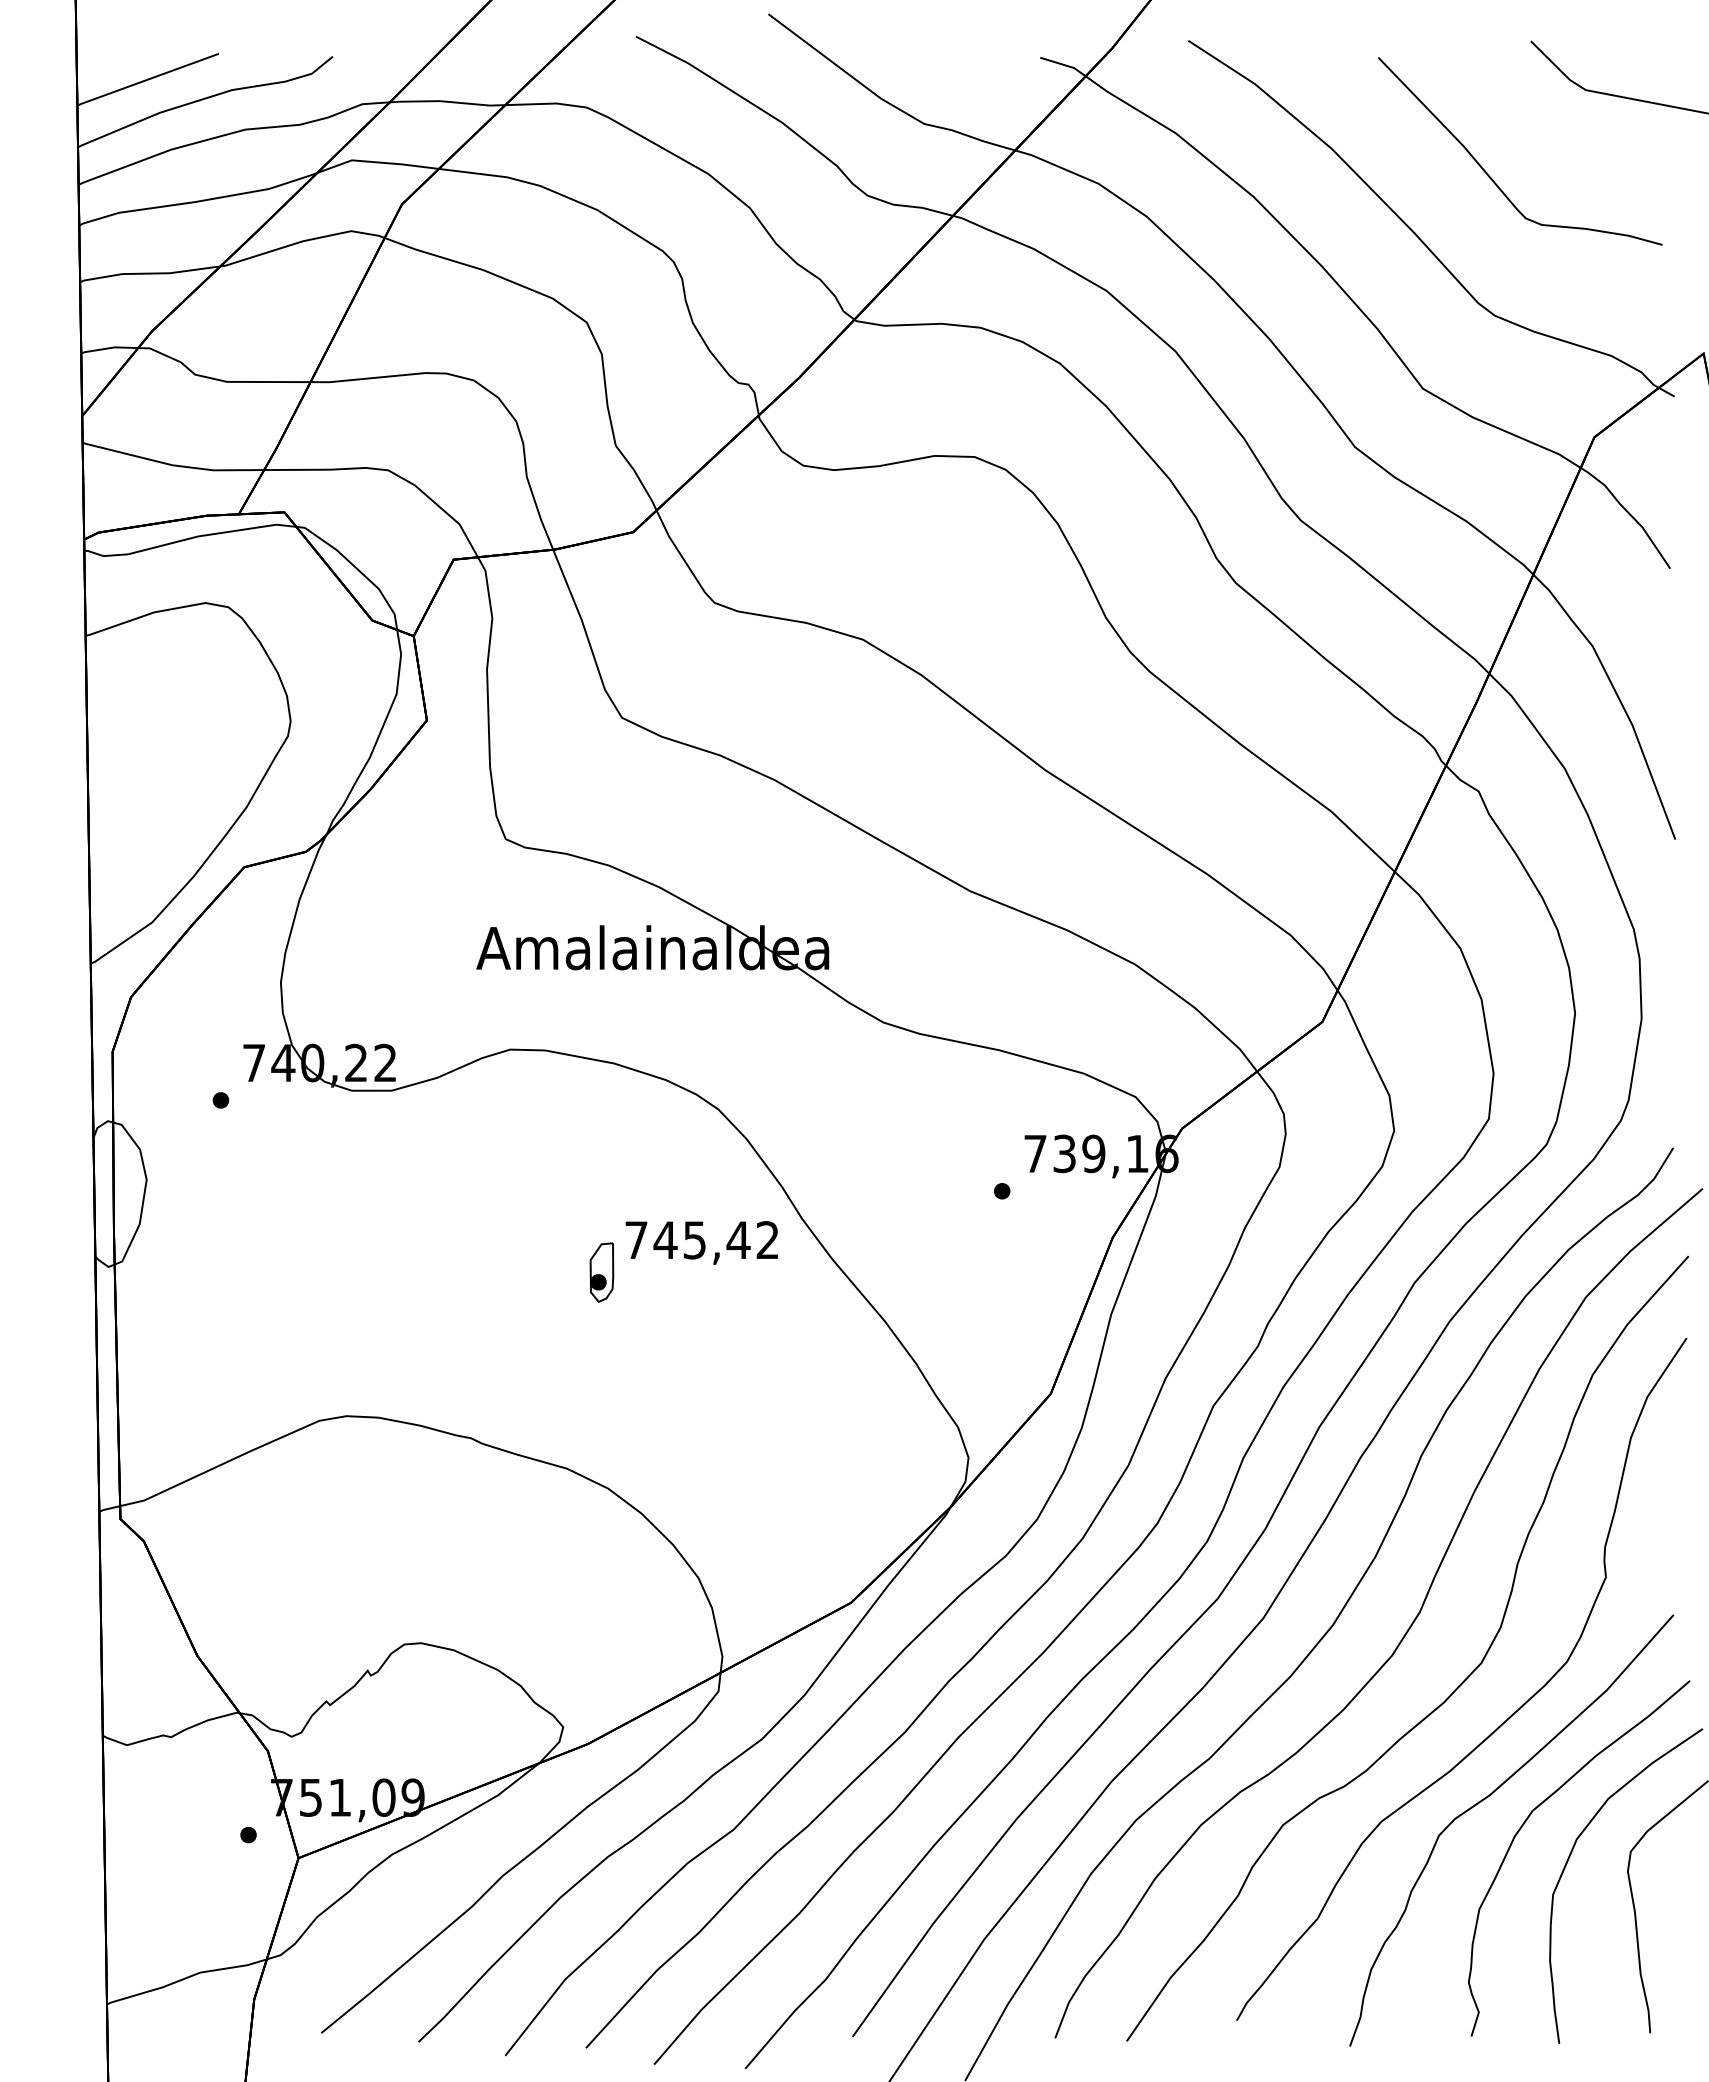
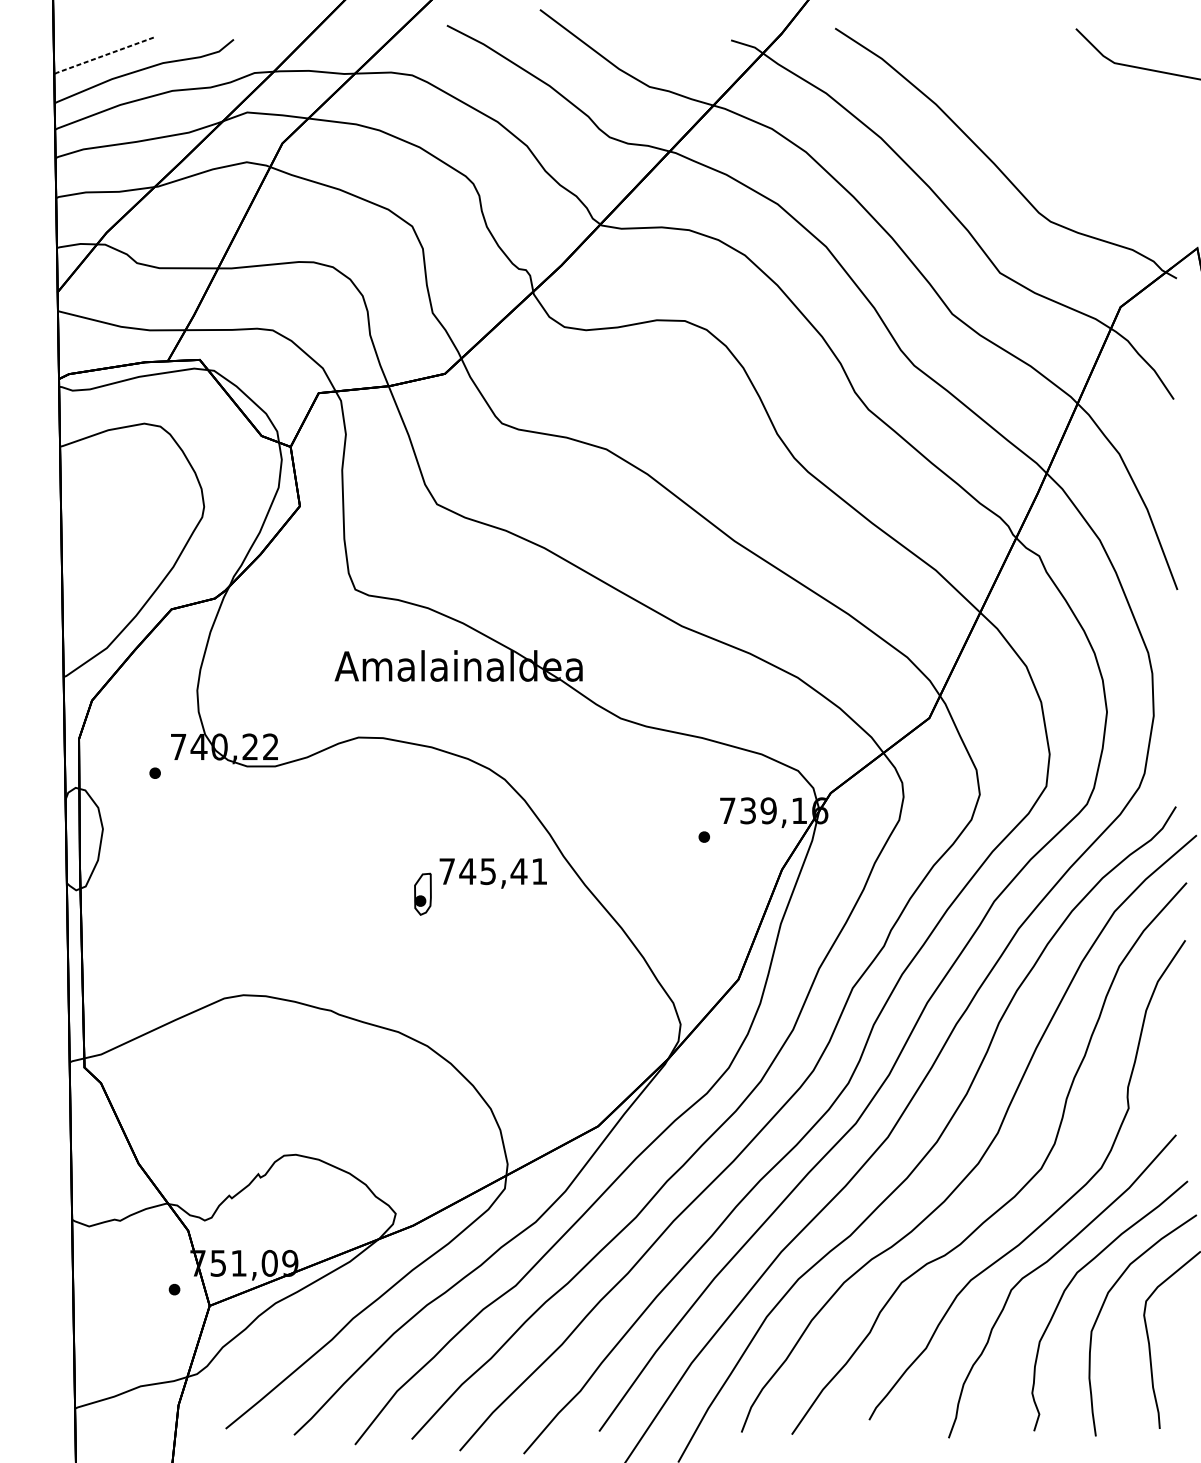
line: (146, 80) -> (102, 56), solid -> dashed
curve: (1492, 178) -> (1048, 125), removed
text: (767, 1239) -> (539, 871), 745,42 -> 745,41

